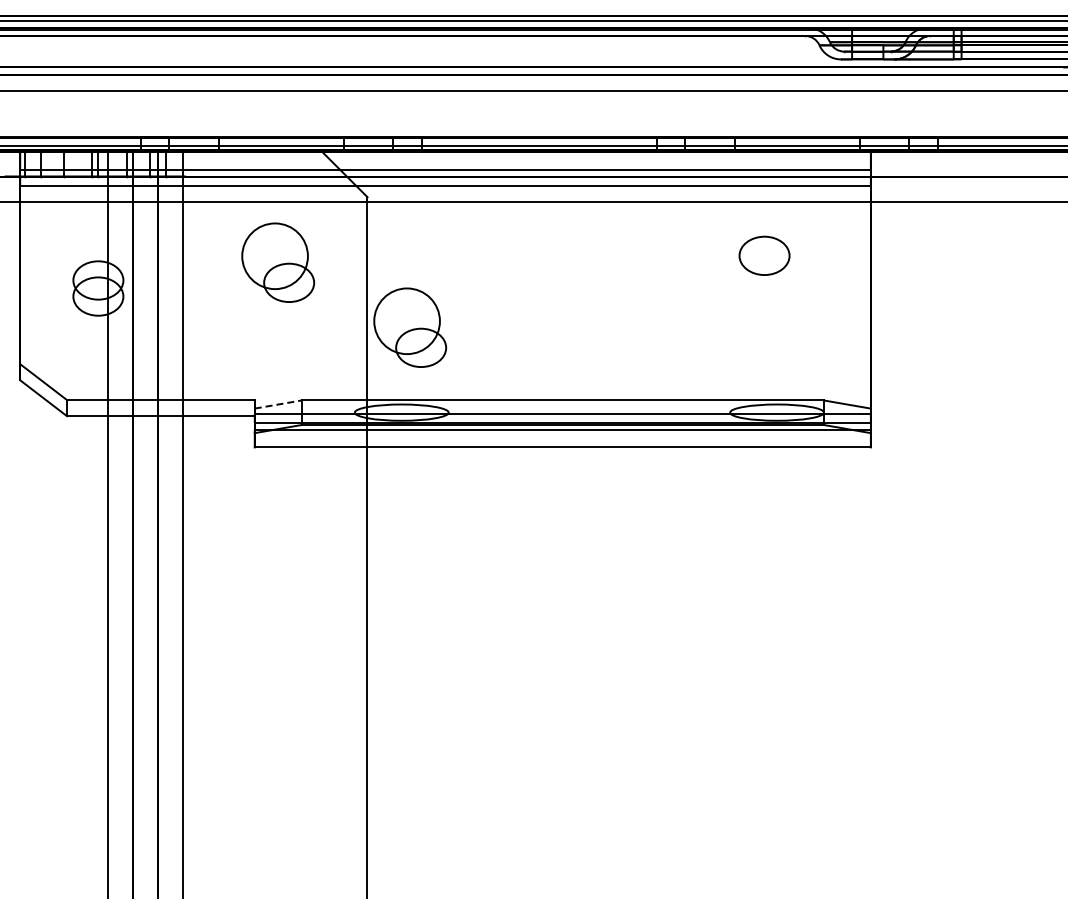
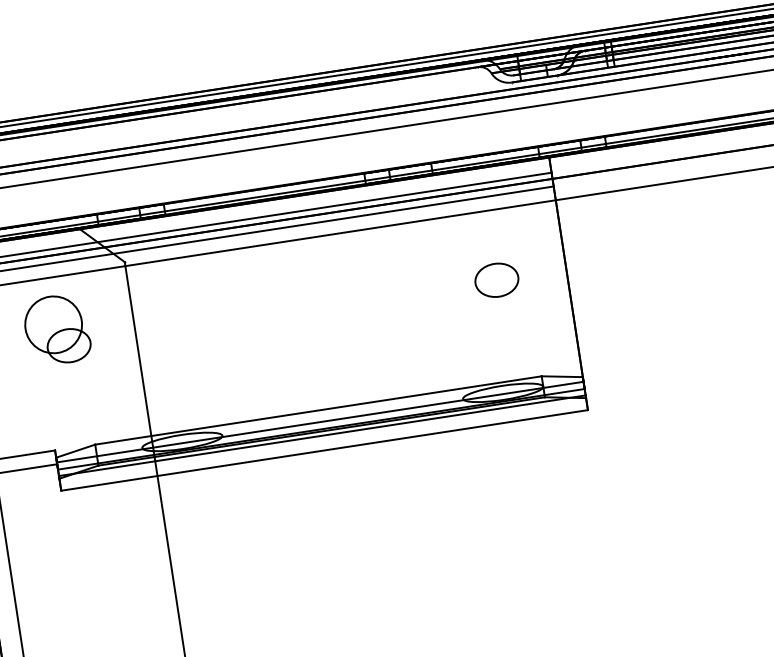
circle: (764, 255) -> (496, 279), moved
part: (410, 327) -> (178, 368), removed
line: (278, 404) -> (75, 451), dashed -> solid

